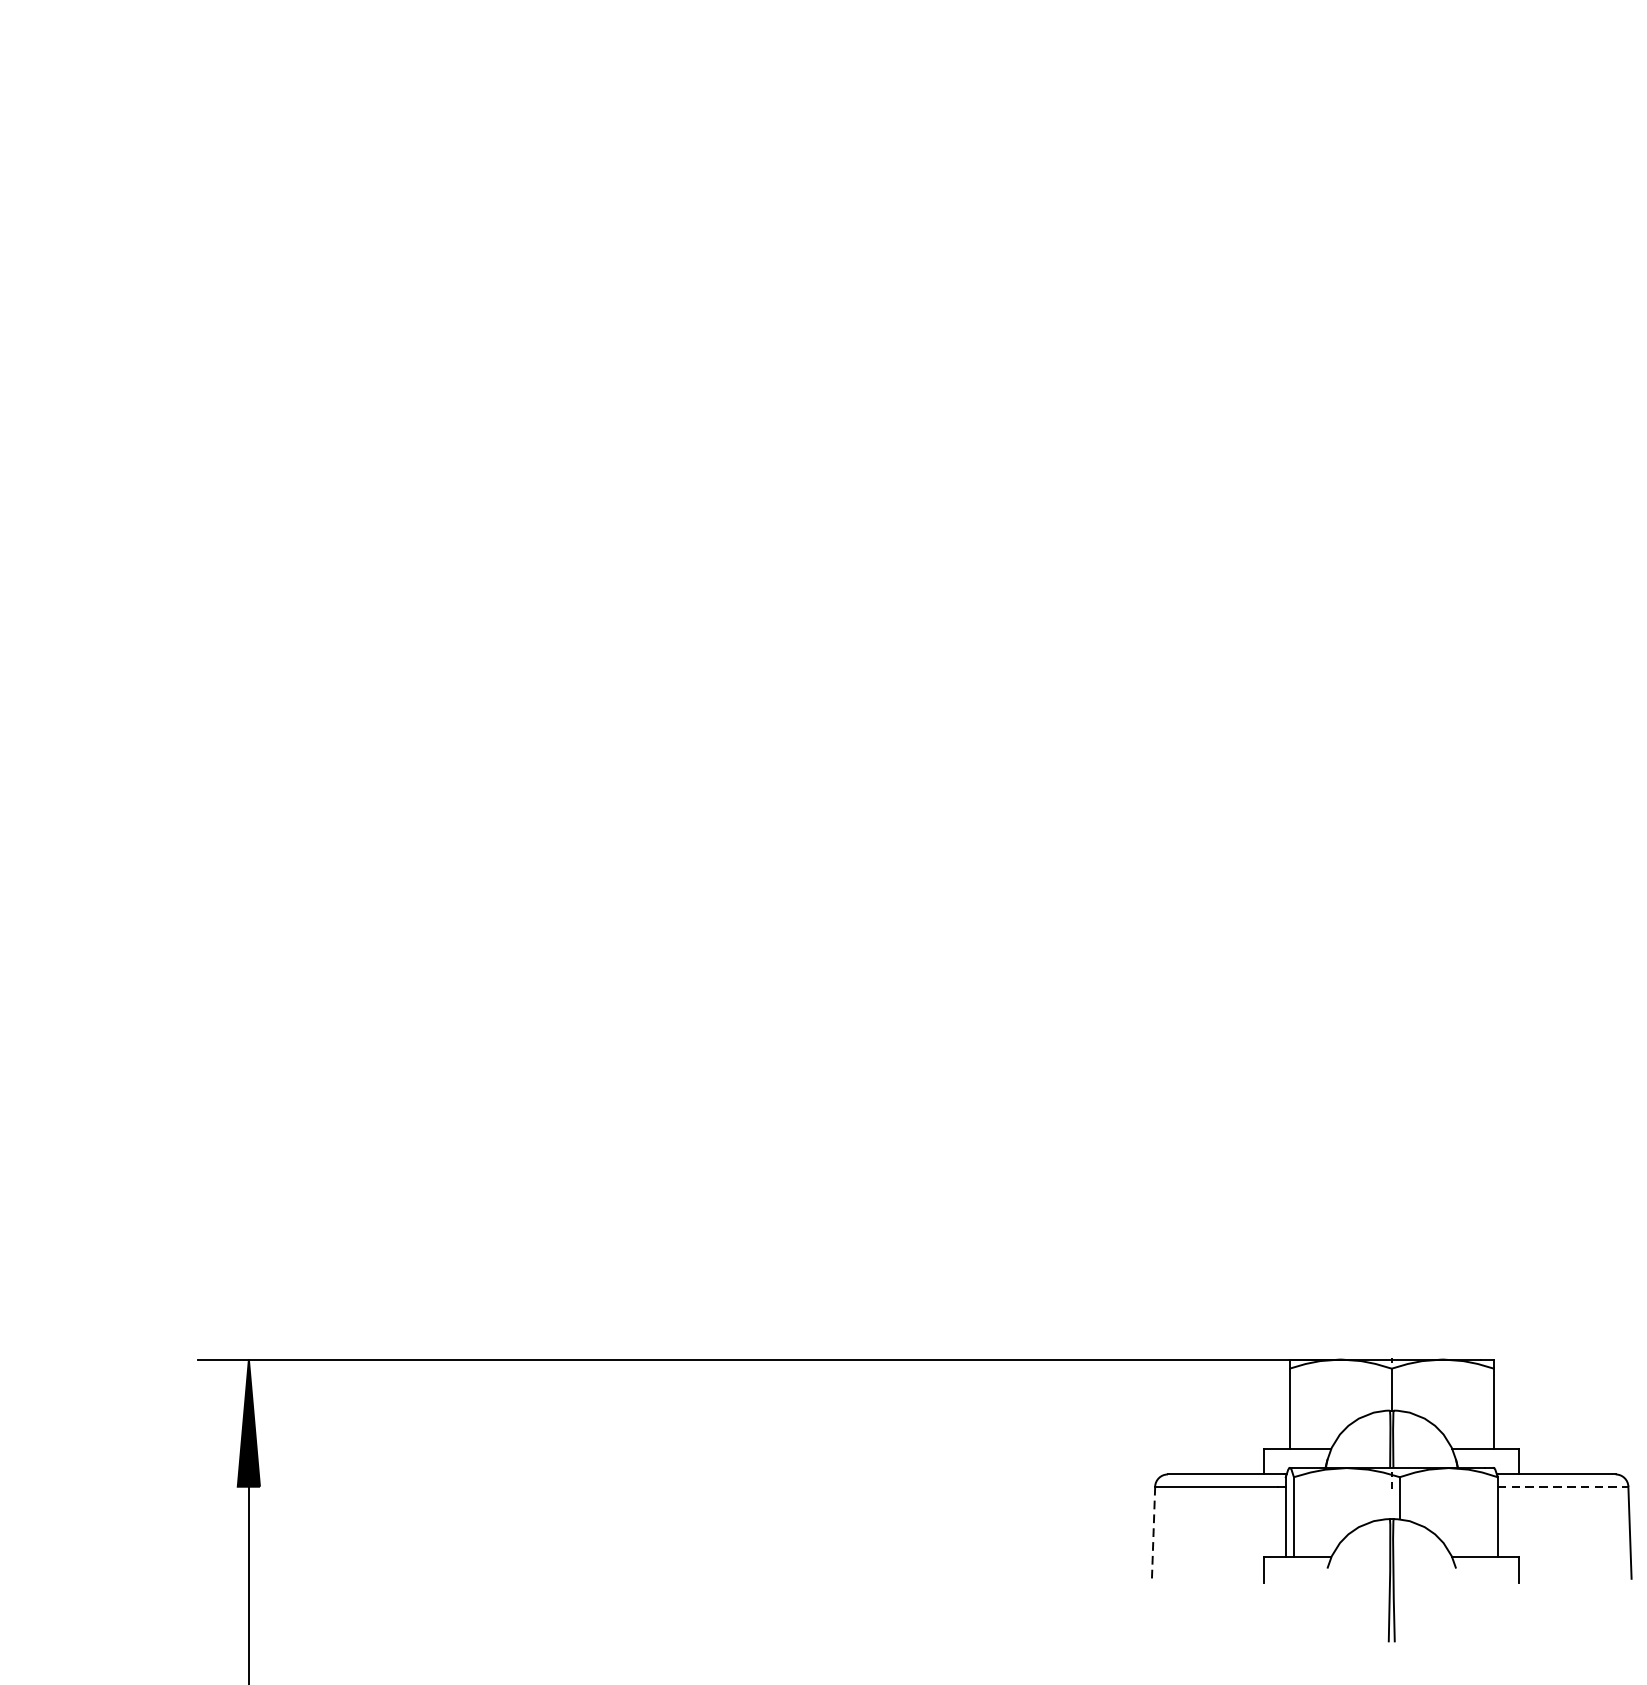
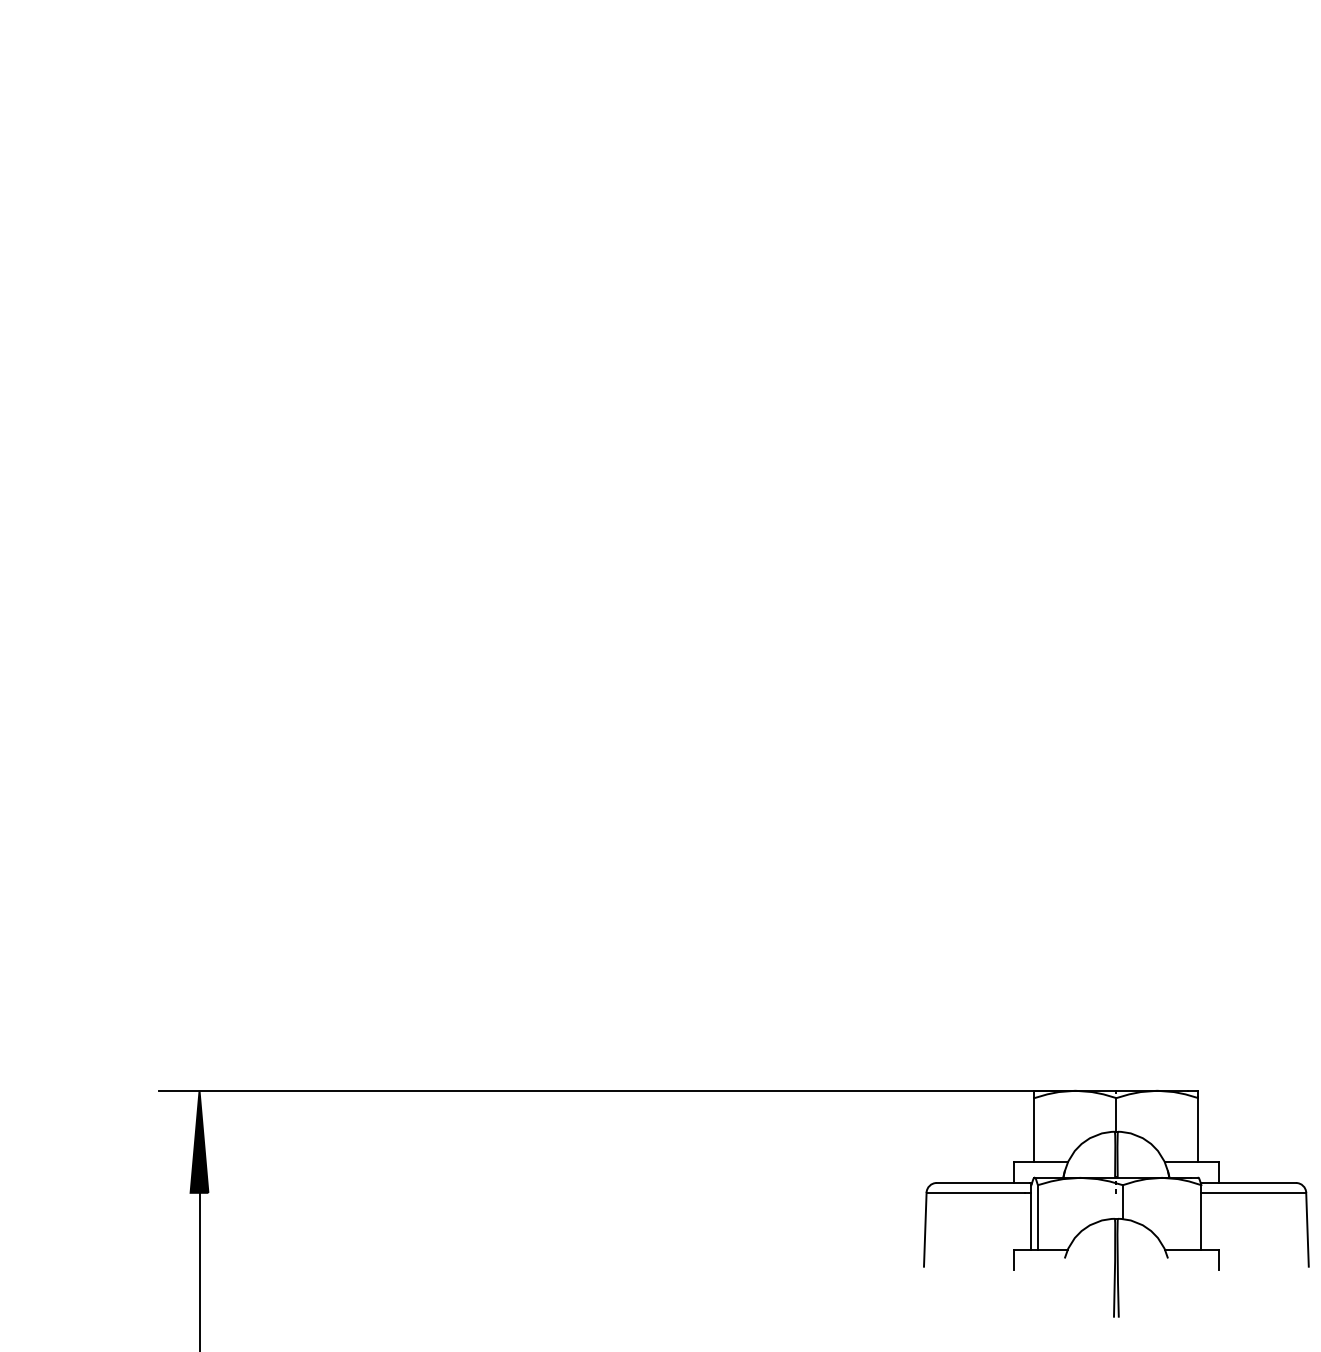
line: (1563, 1486) -> (1254, 1192), dashed -> solid
line: (1153, 1532) -> (925, 1229), dashed -> solid

